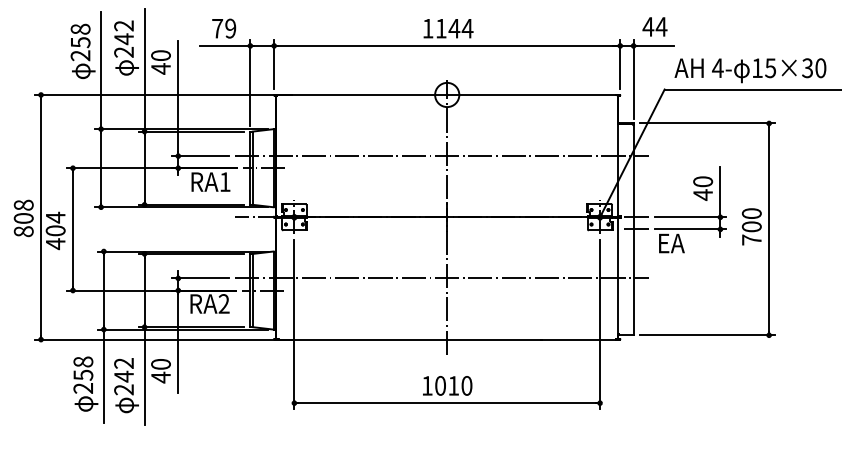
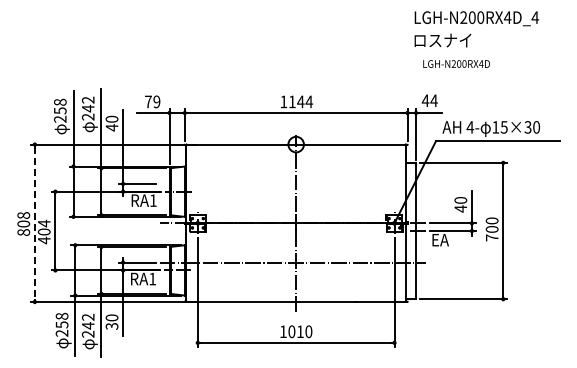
line: (441, 155) -> (292, 183), removed
line: (40, 217) -> (34, 223), solid -> dashed
text: (223, 303) -> (152, 278), RA2 -> RA1
text: (160, 377) -> (111, 326), 40 -> 30

